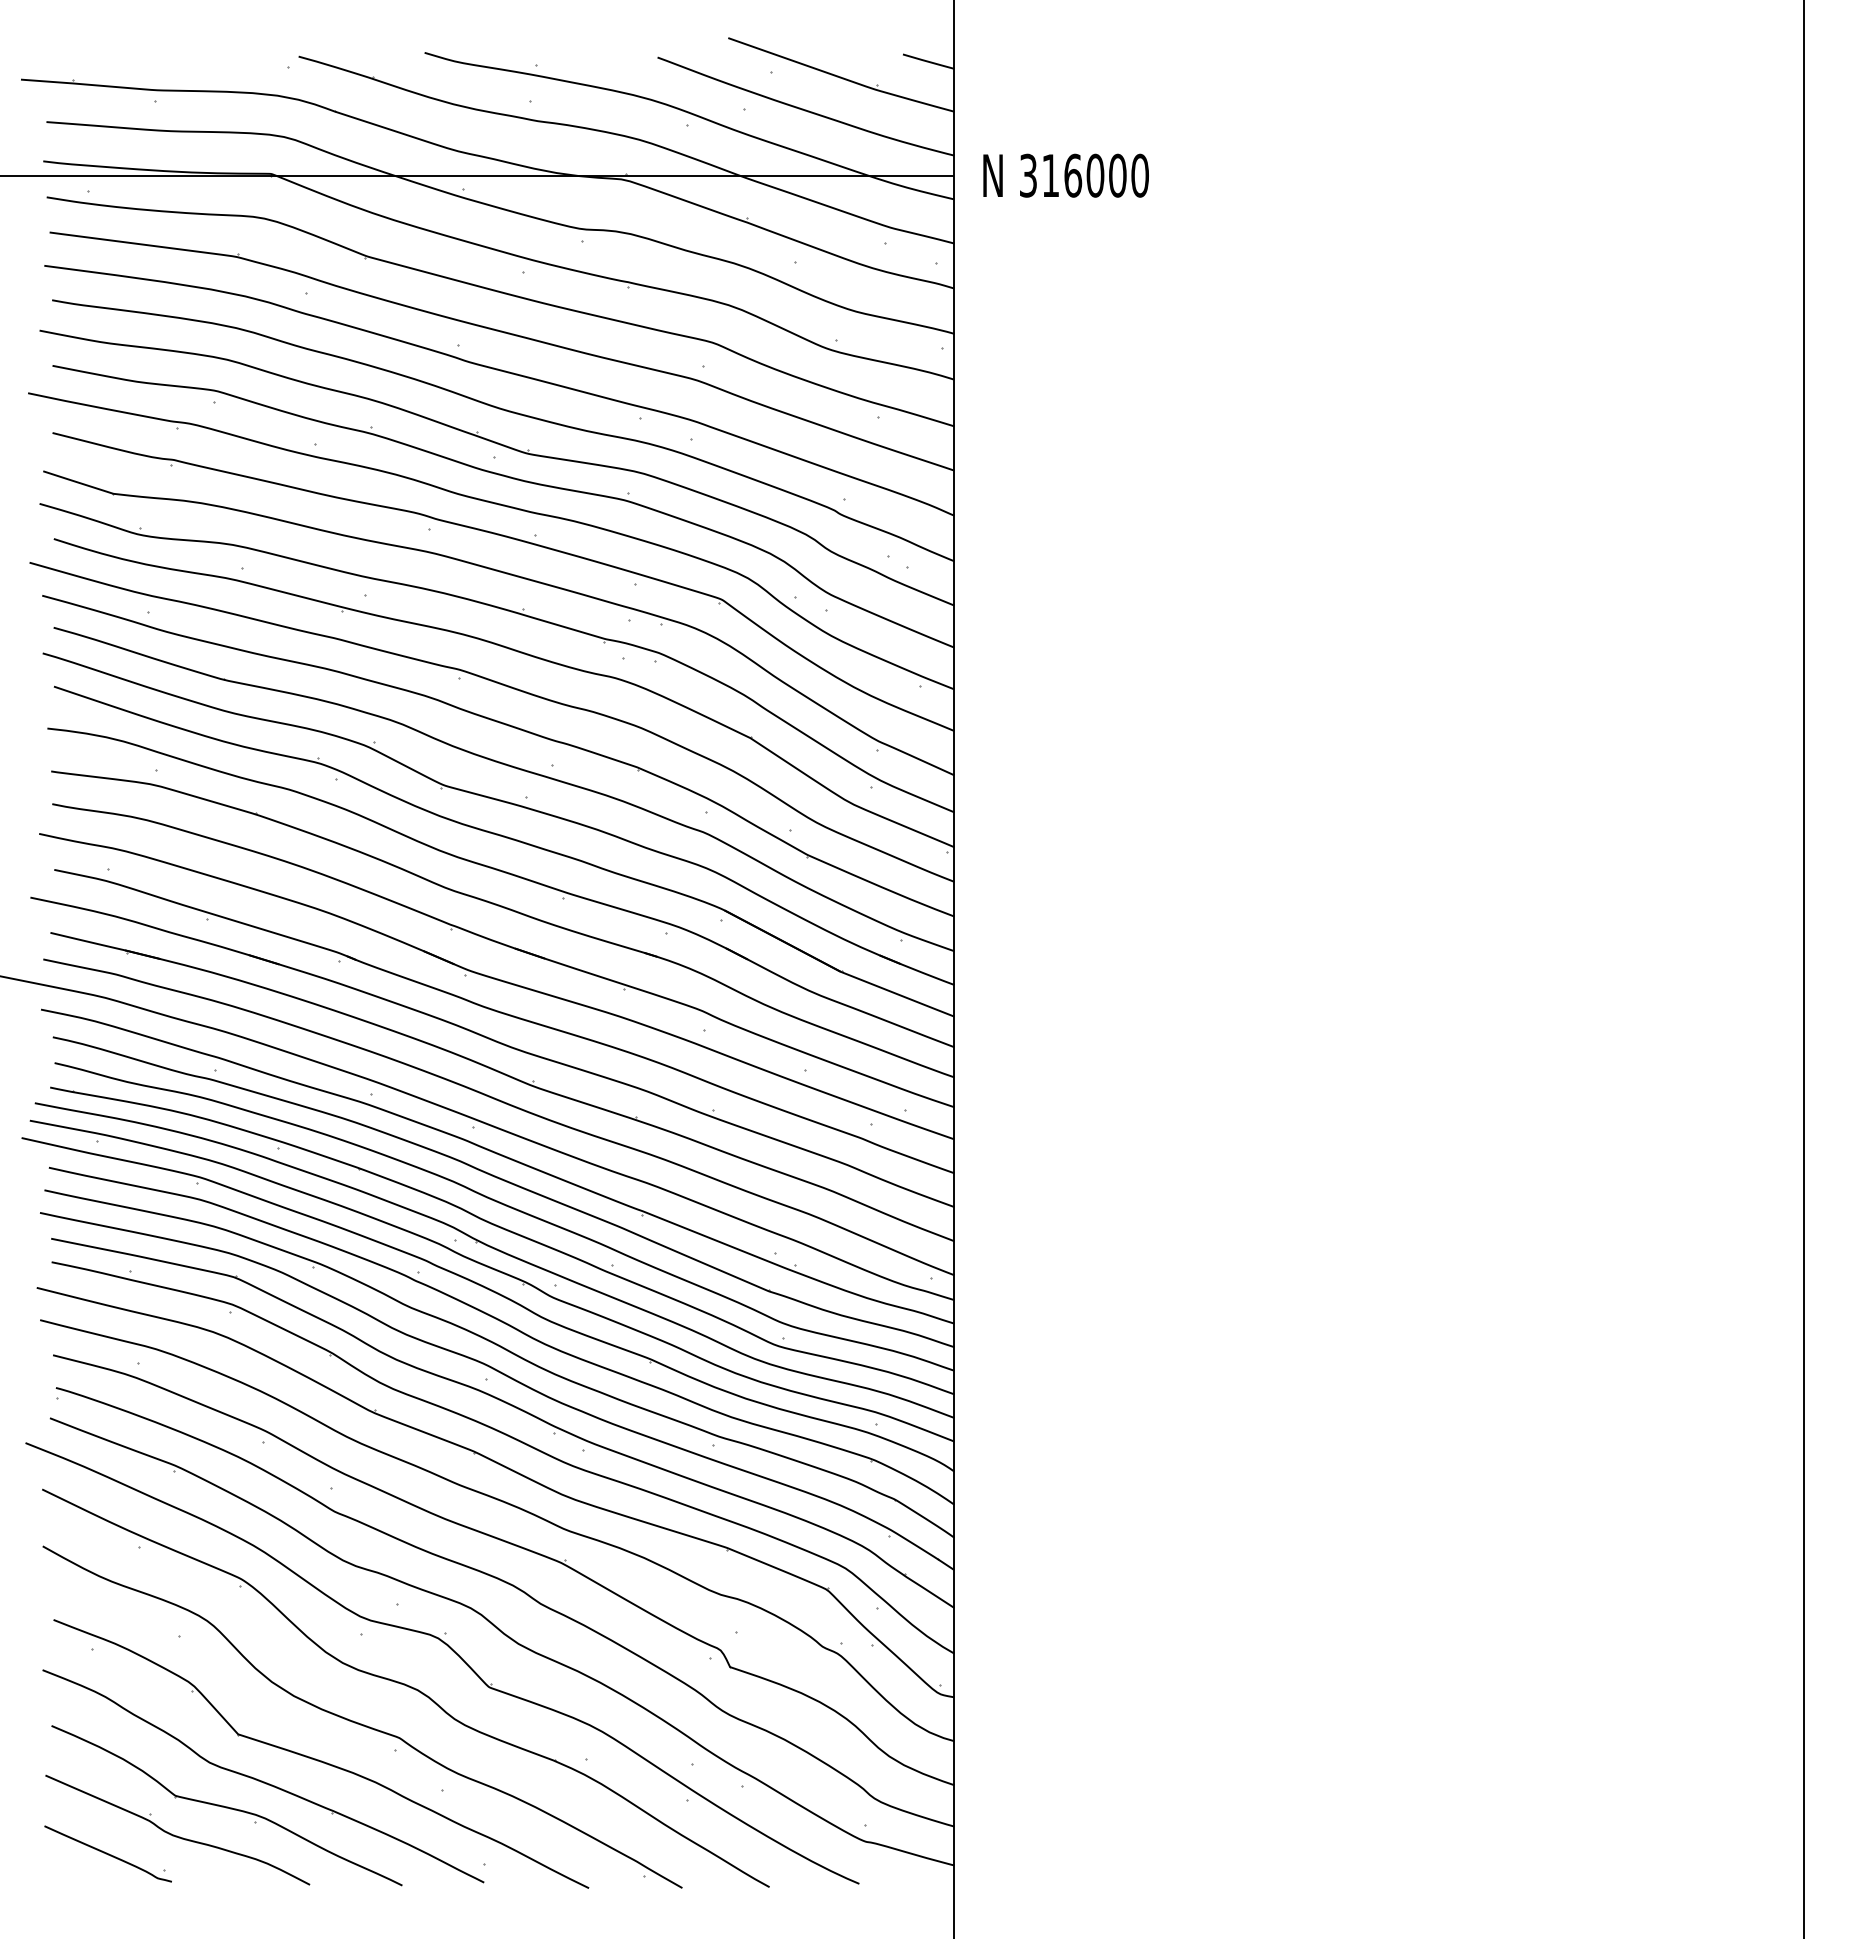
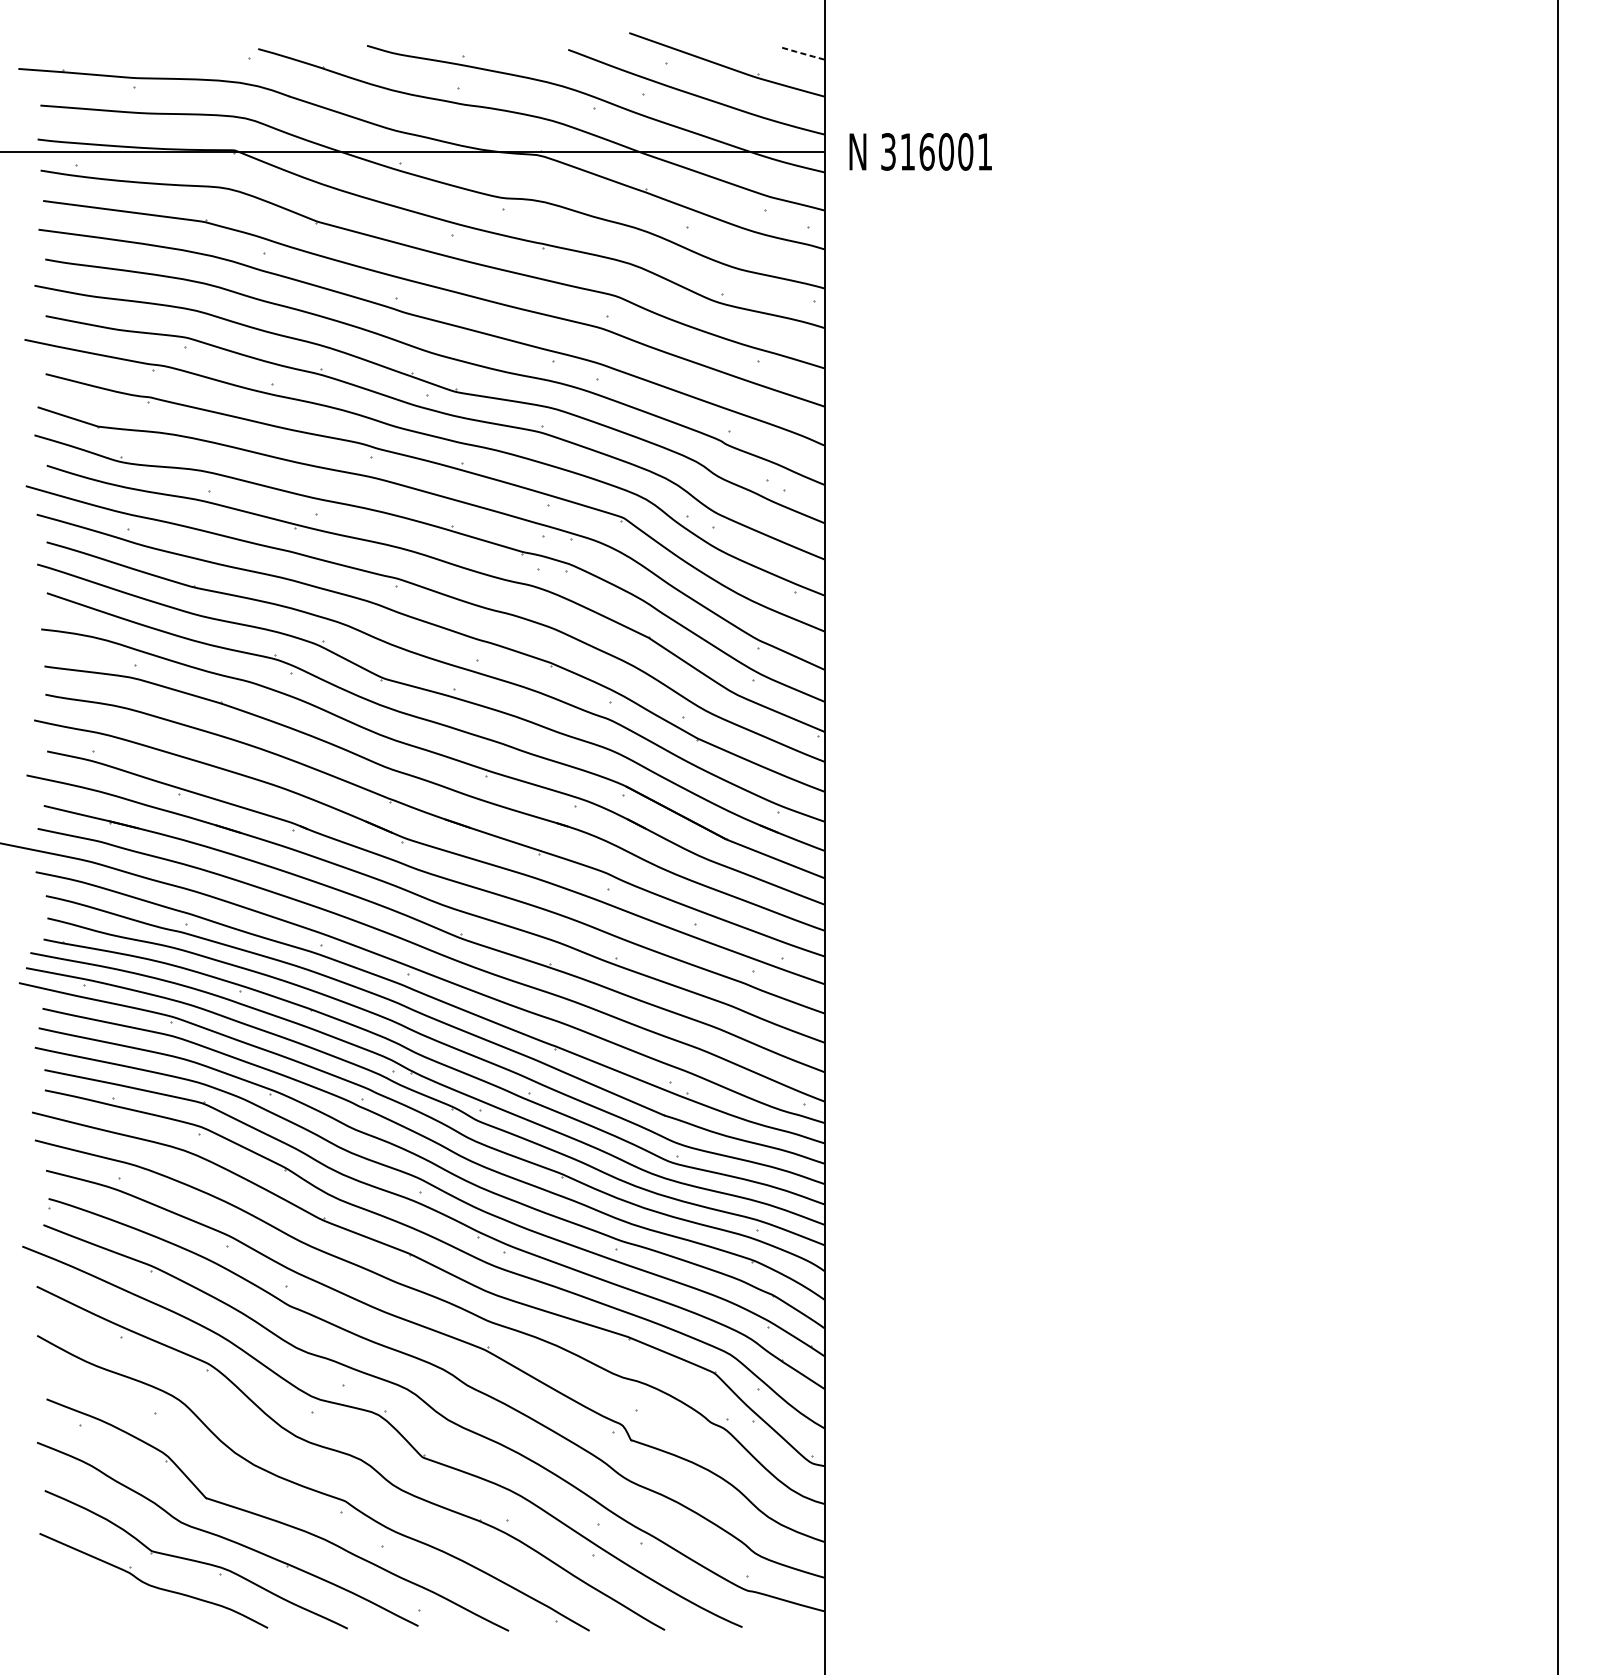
line: (928, 61) -> (802, 53), solid -> dashed
text: (1139, 175) -> (984, 151), 316000 -> 316001
part: (107, 1853) -> (93, 1601), removed

